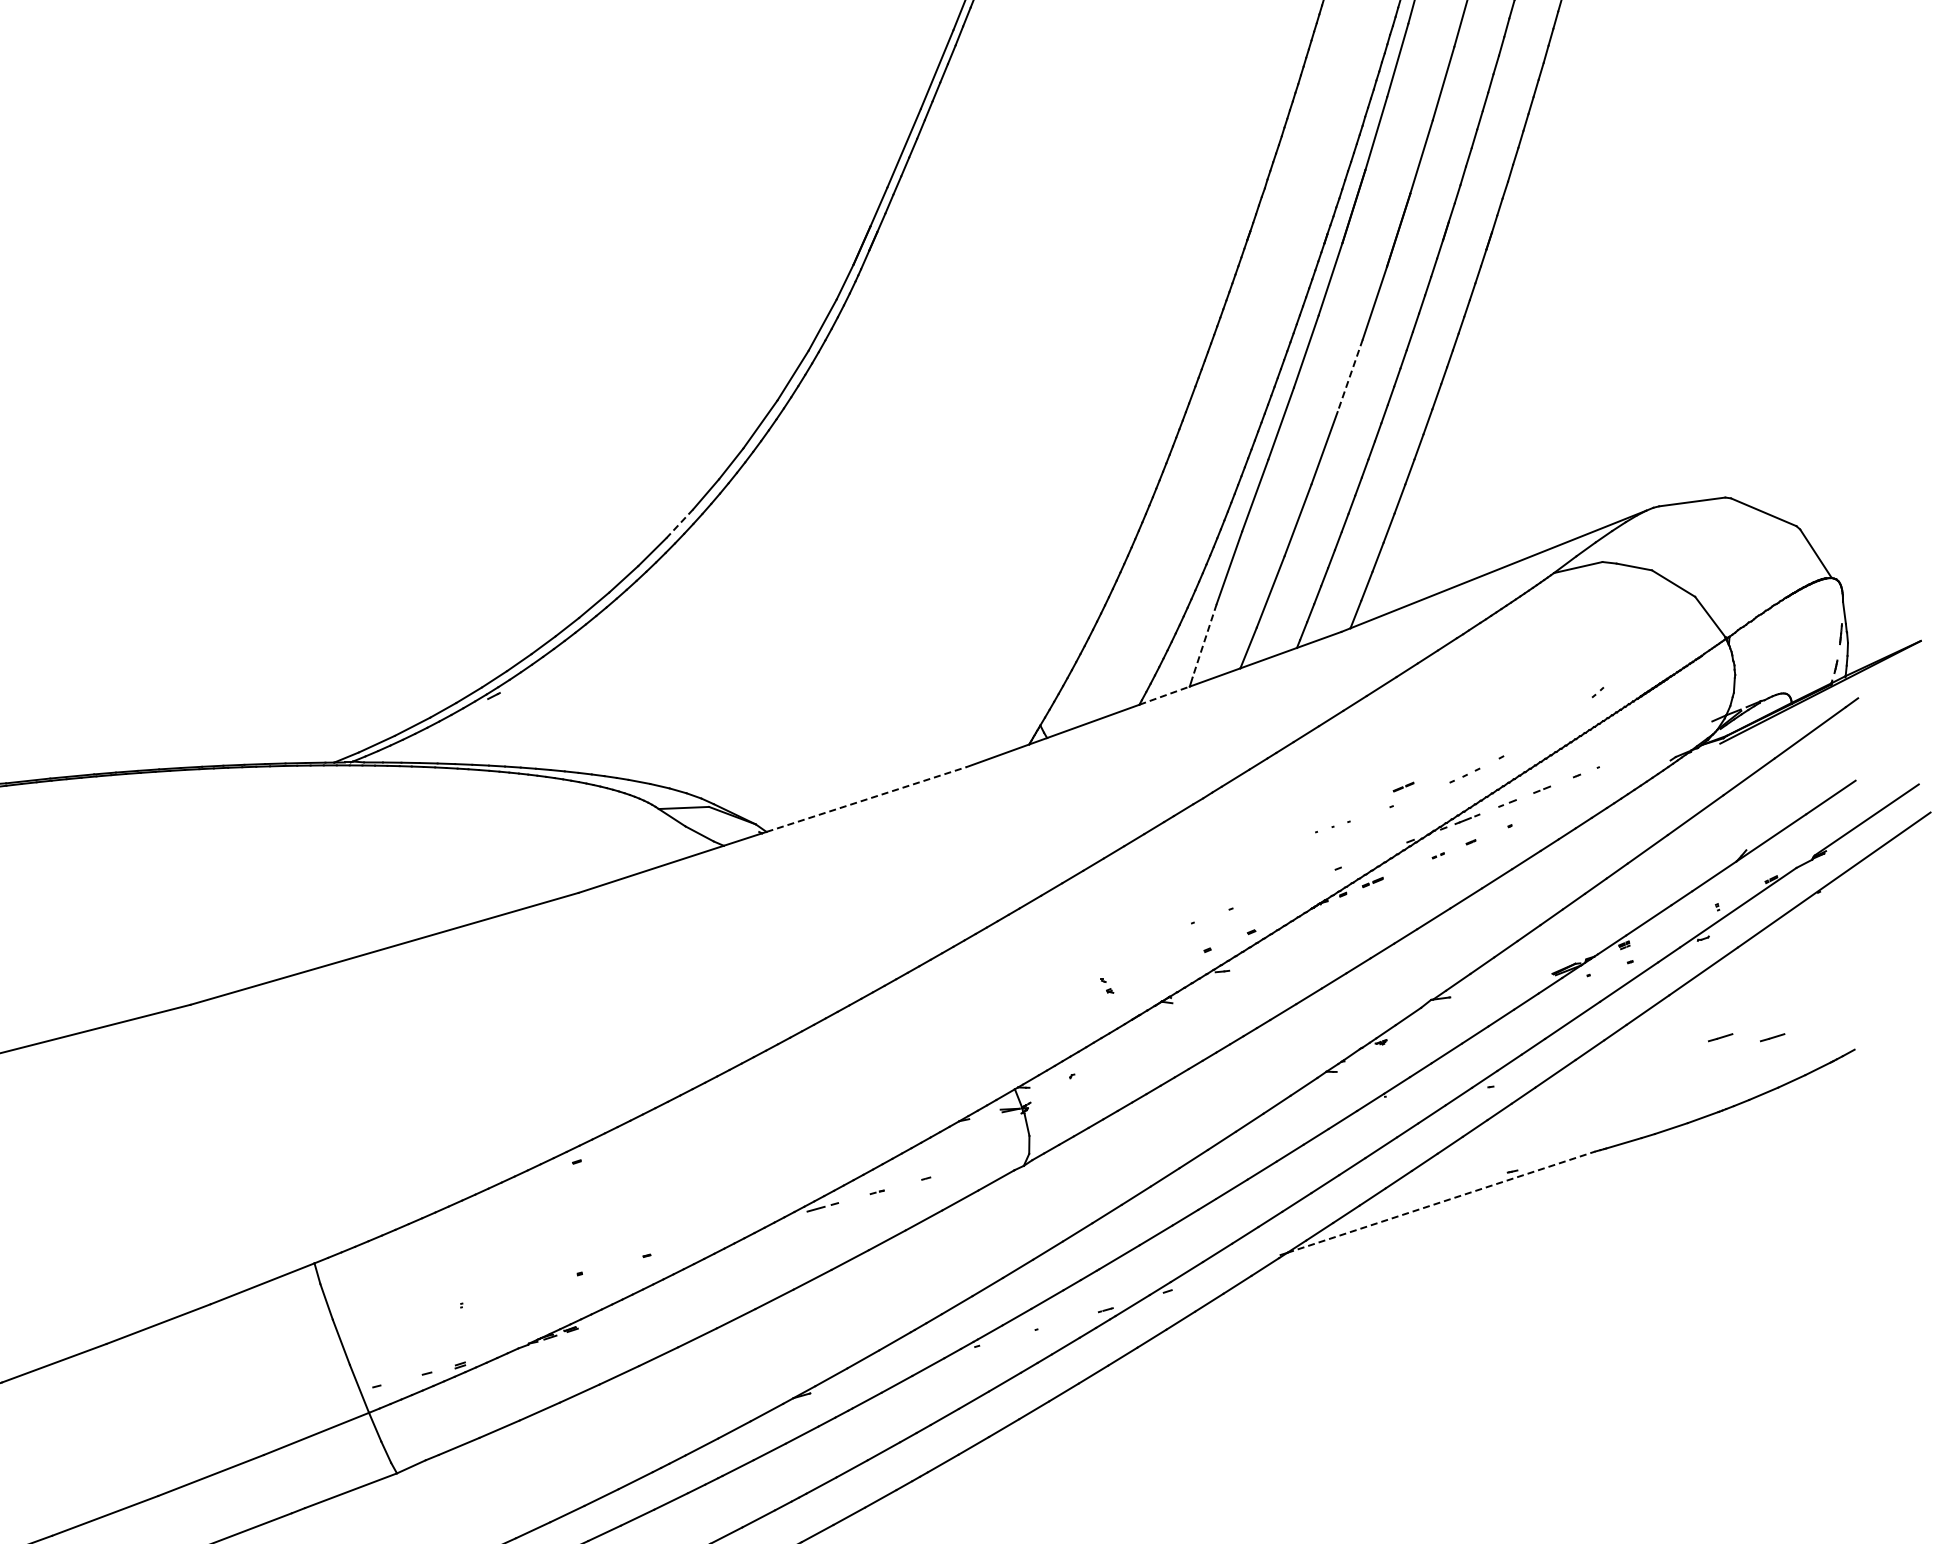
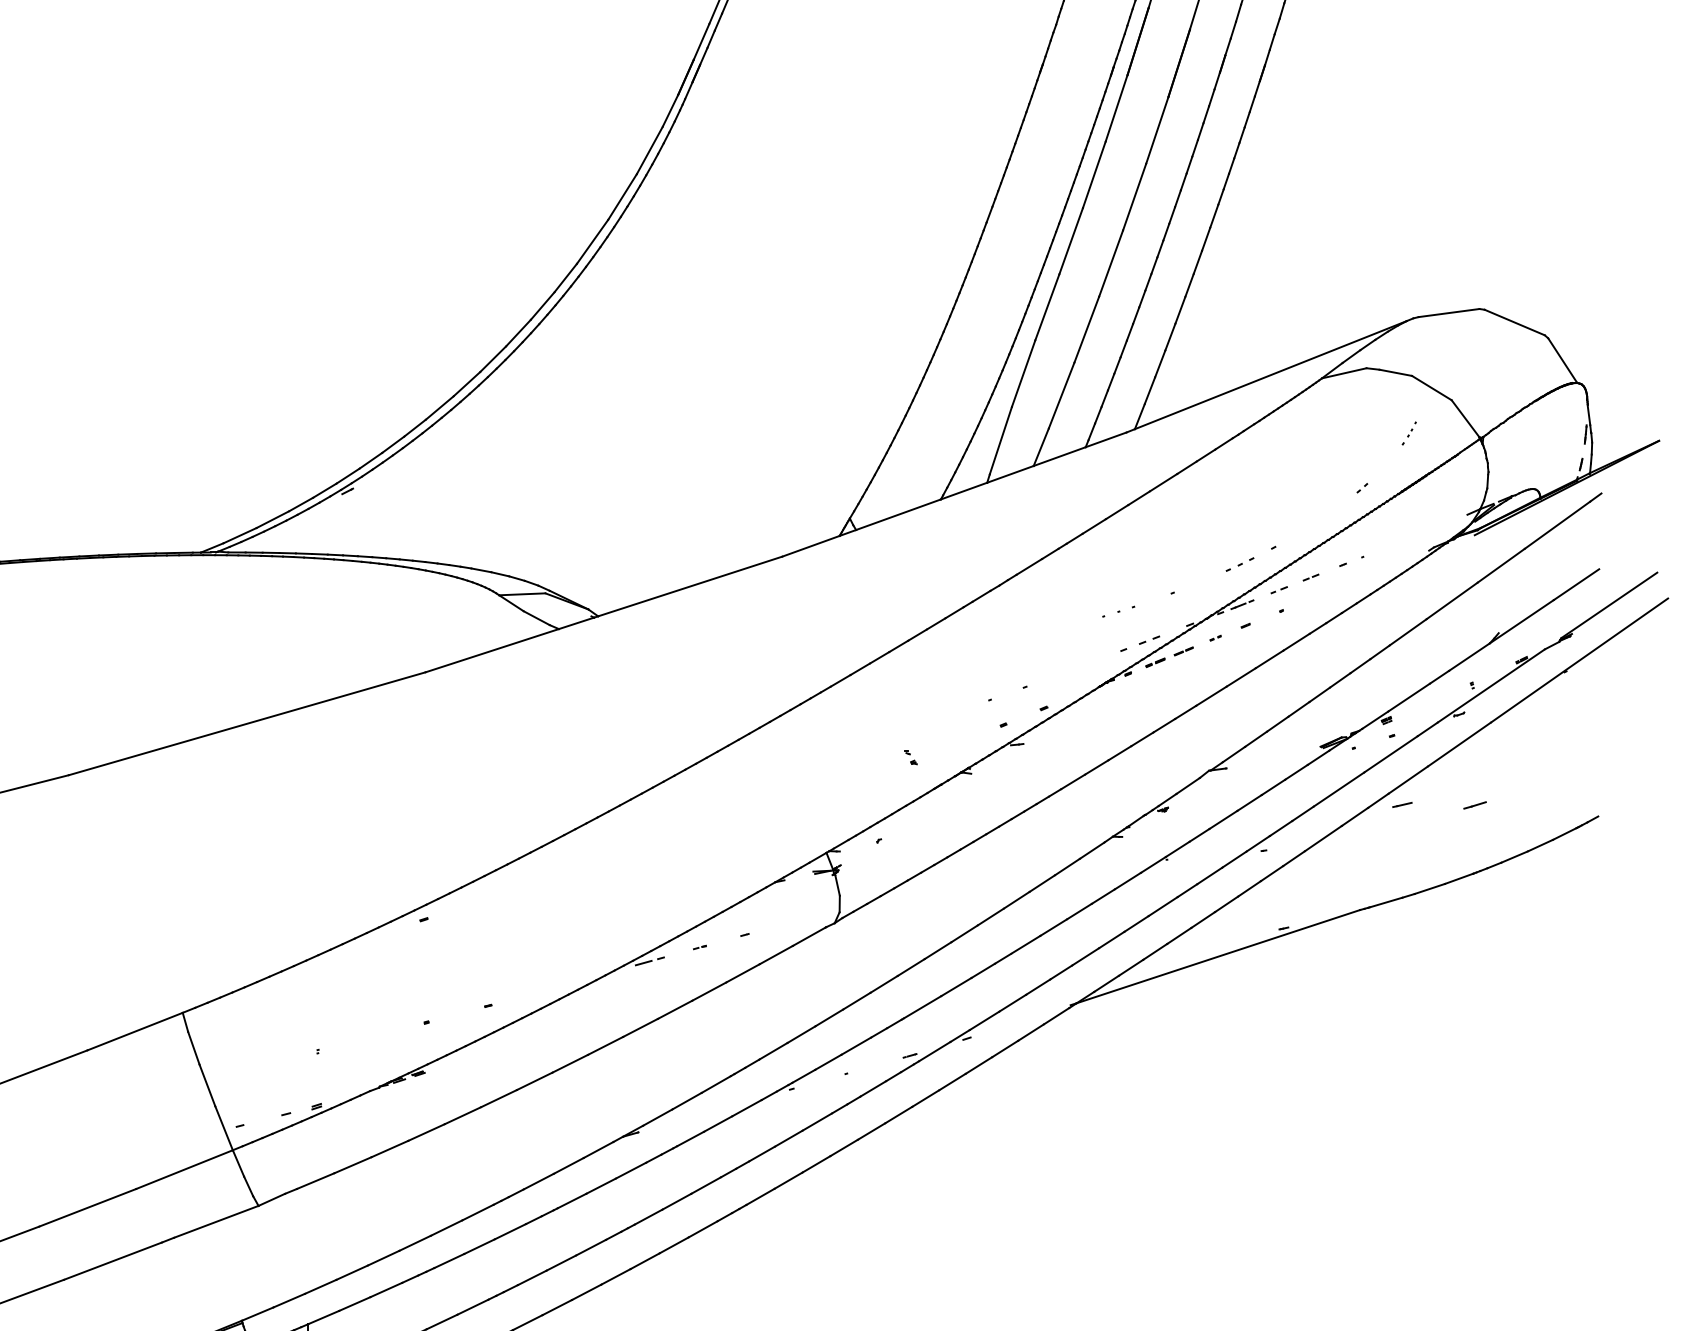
line: (1350, 376) -> (1134, 197), dashed -> solid
line: (679, 523) -> (518, 332), dashed -> solid
part: (1649, 632) -> (1409, 433), added
line: (1204, 640) -> (1000, 440), dashed -> solid
line: (1164, 695) -> (963, 490), dashed -> solid
line: (1403, 786) -> (1183, 650), moved
line: (867, 799) -> (690, 586), dashed -> solid
part: (1366, 857) -> (1149, 639), added
line: (1641, 1037) -> (1402, 805), added
line: (1772, 1037) -> (1522, 805), removed
line: (1441, 1202) -> (1218, 956), dashed -> solid

